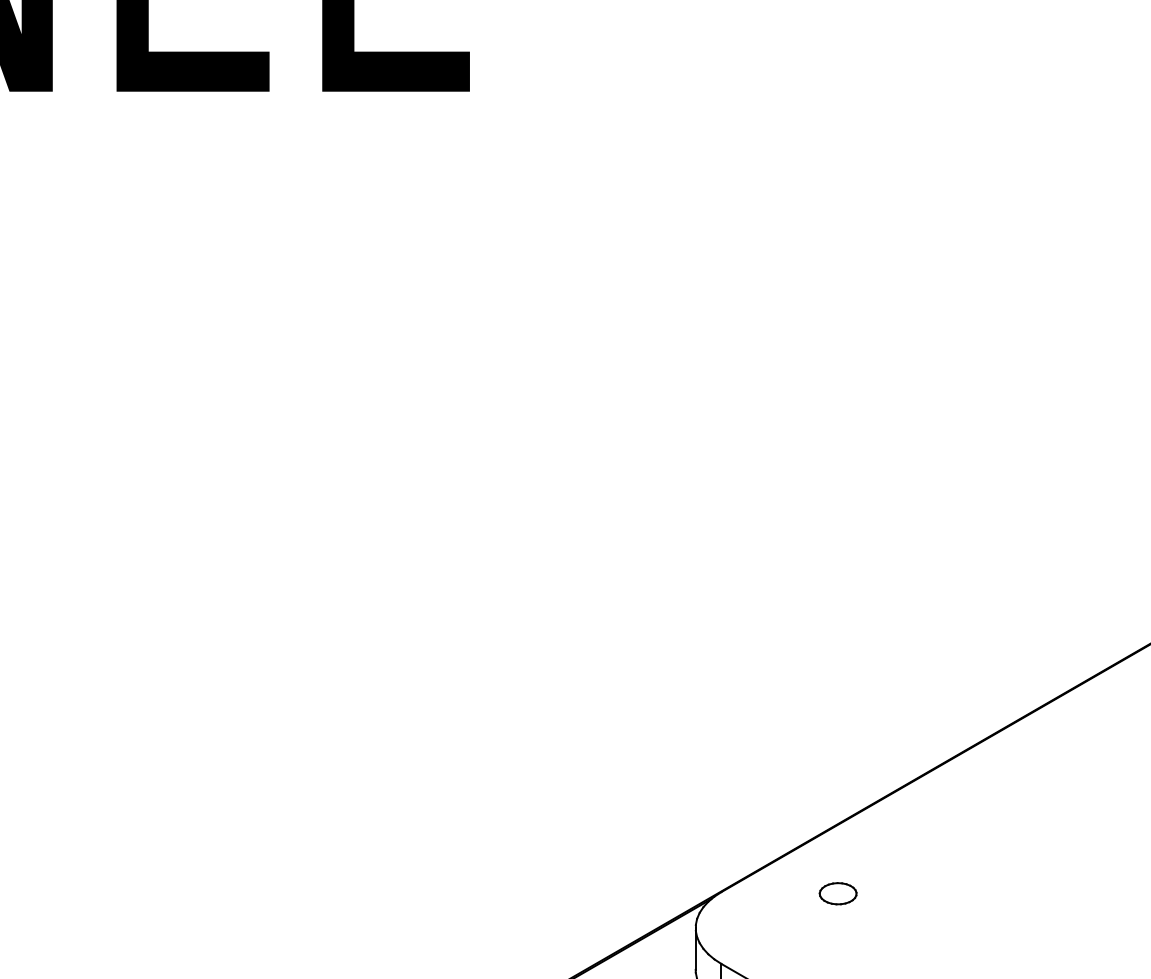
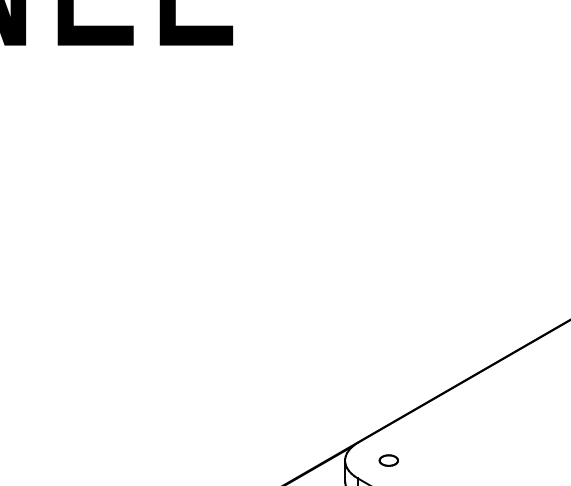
part: (837, 893) -> (388, 460), moved

